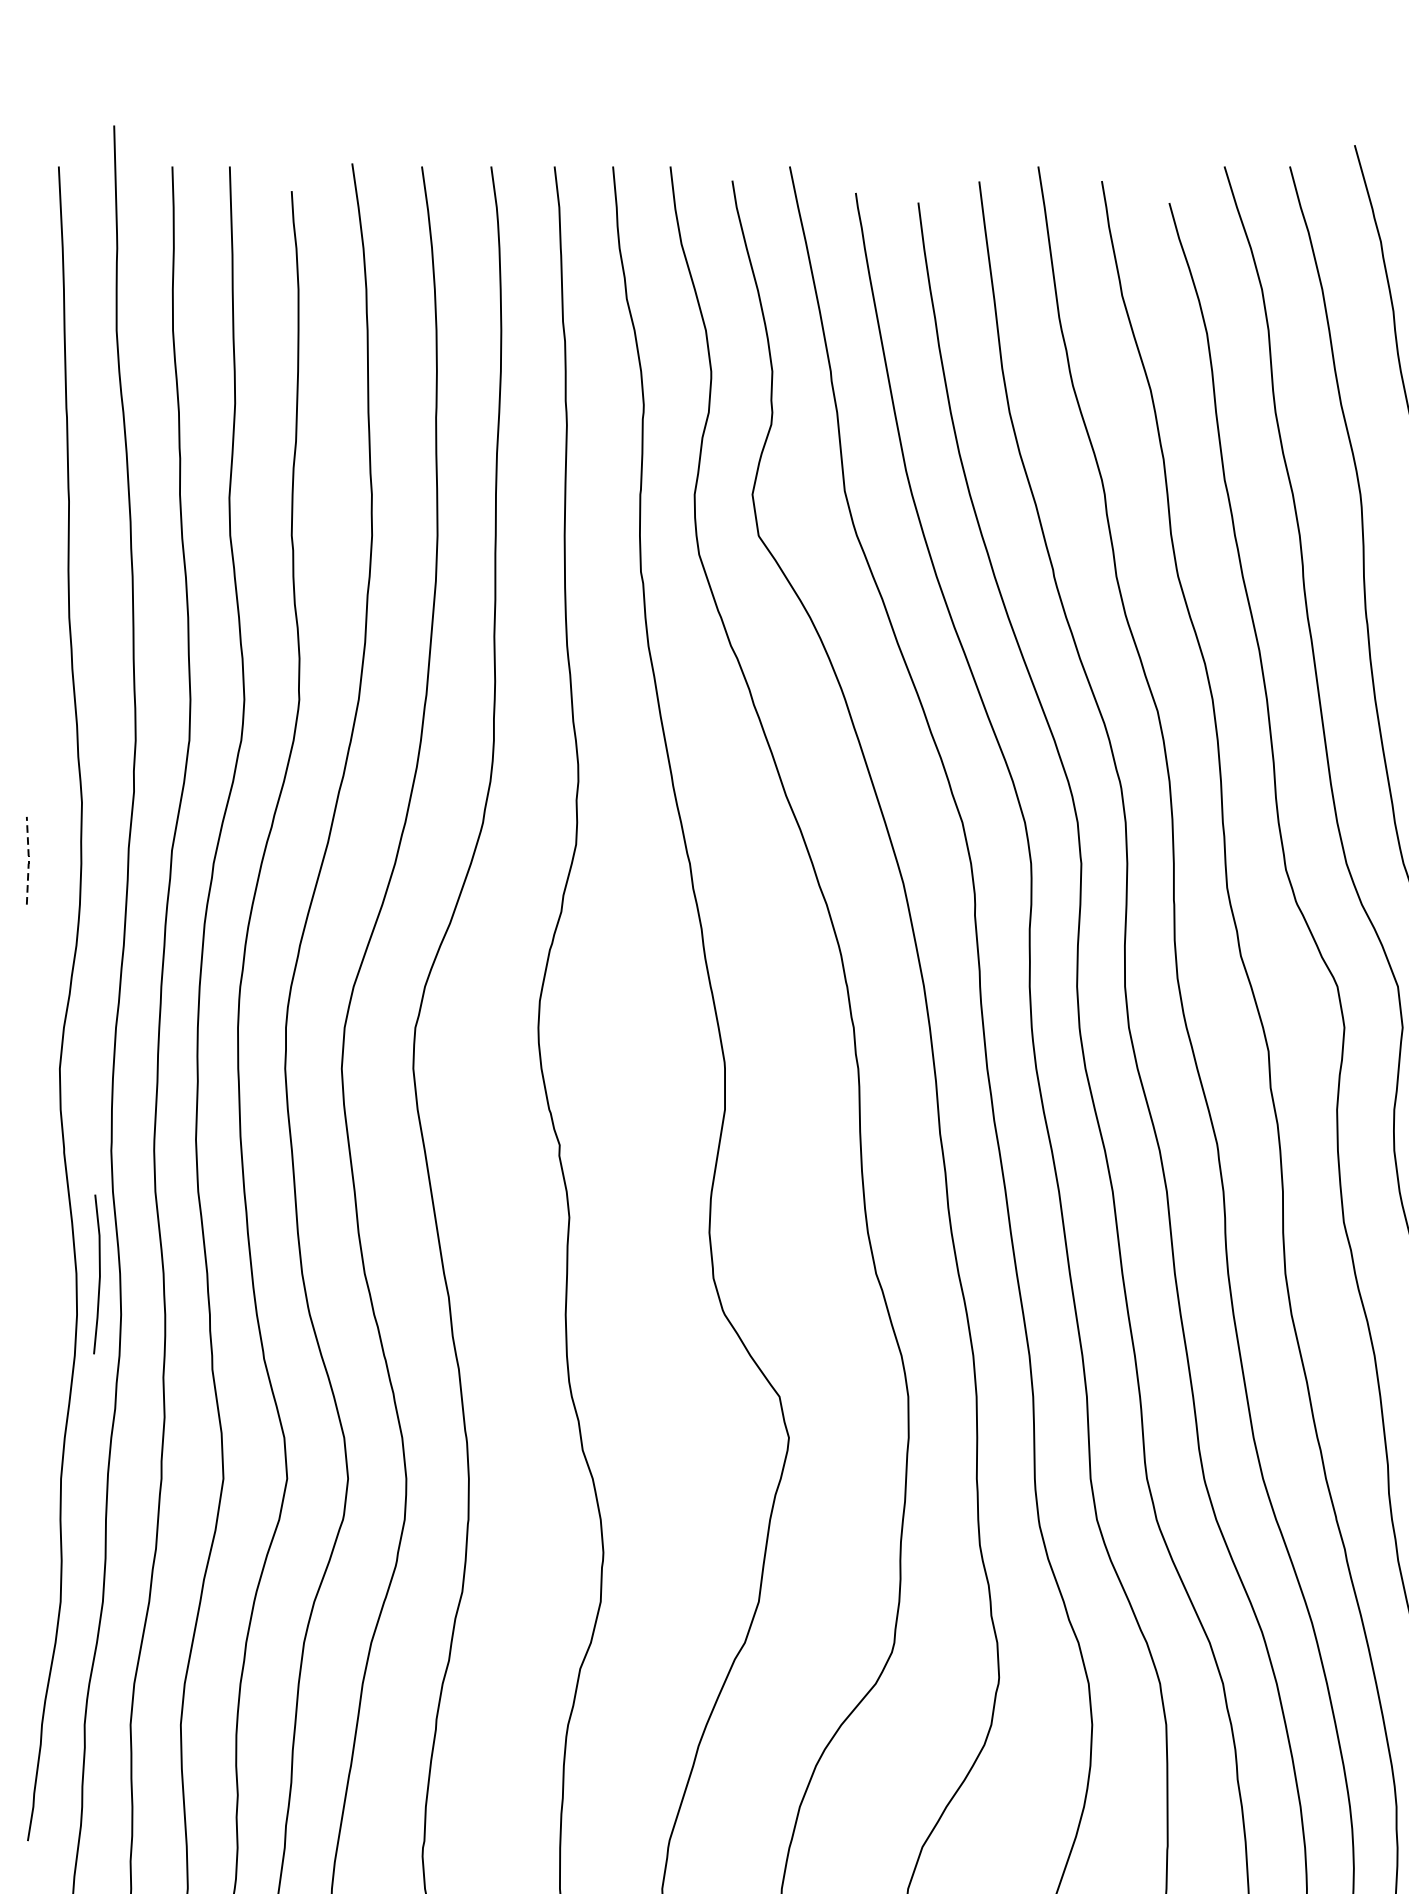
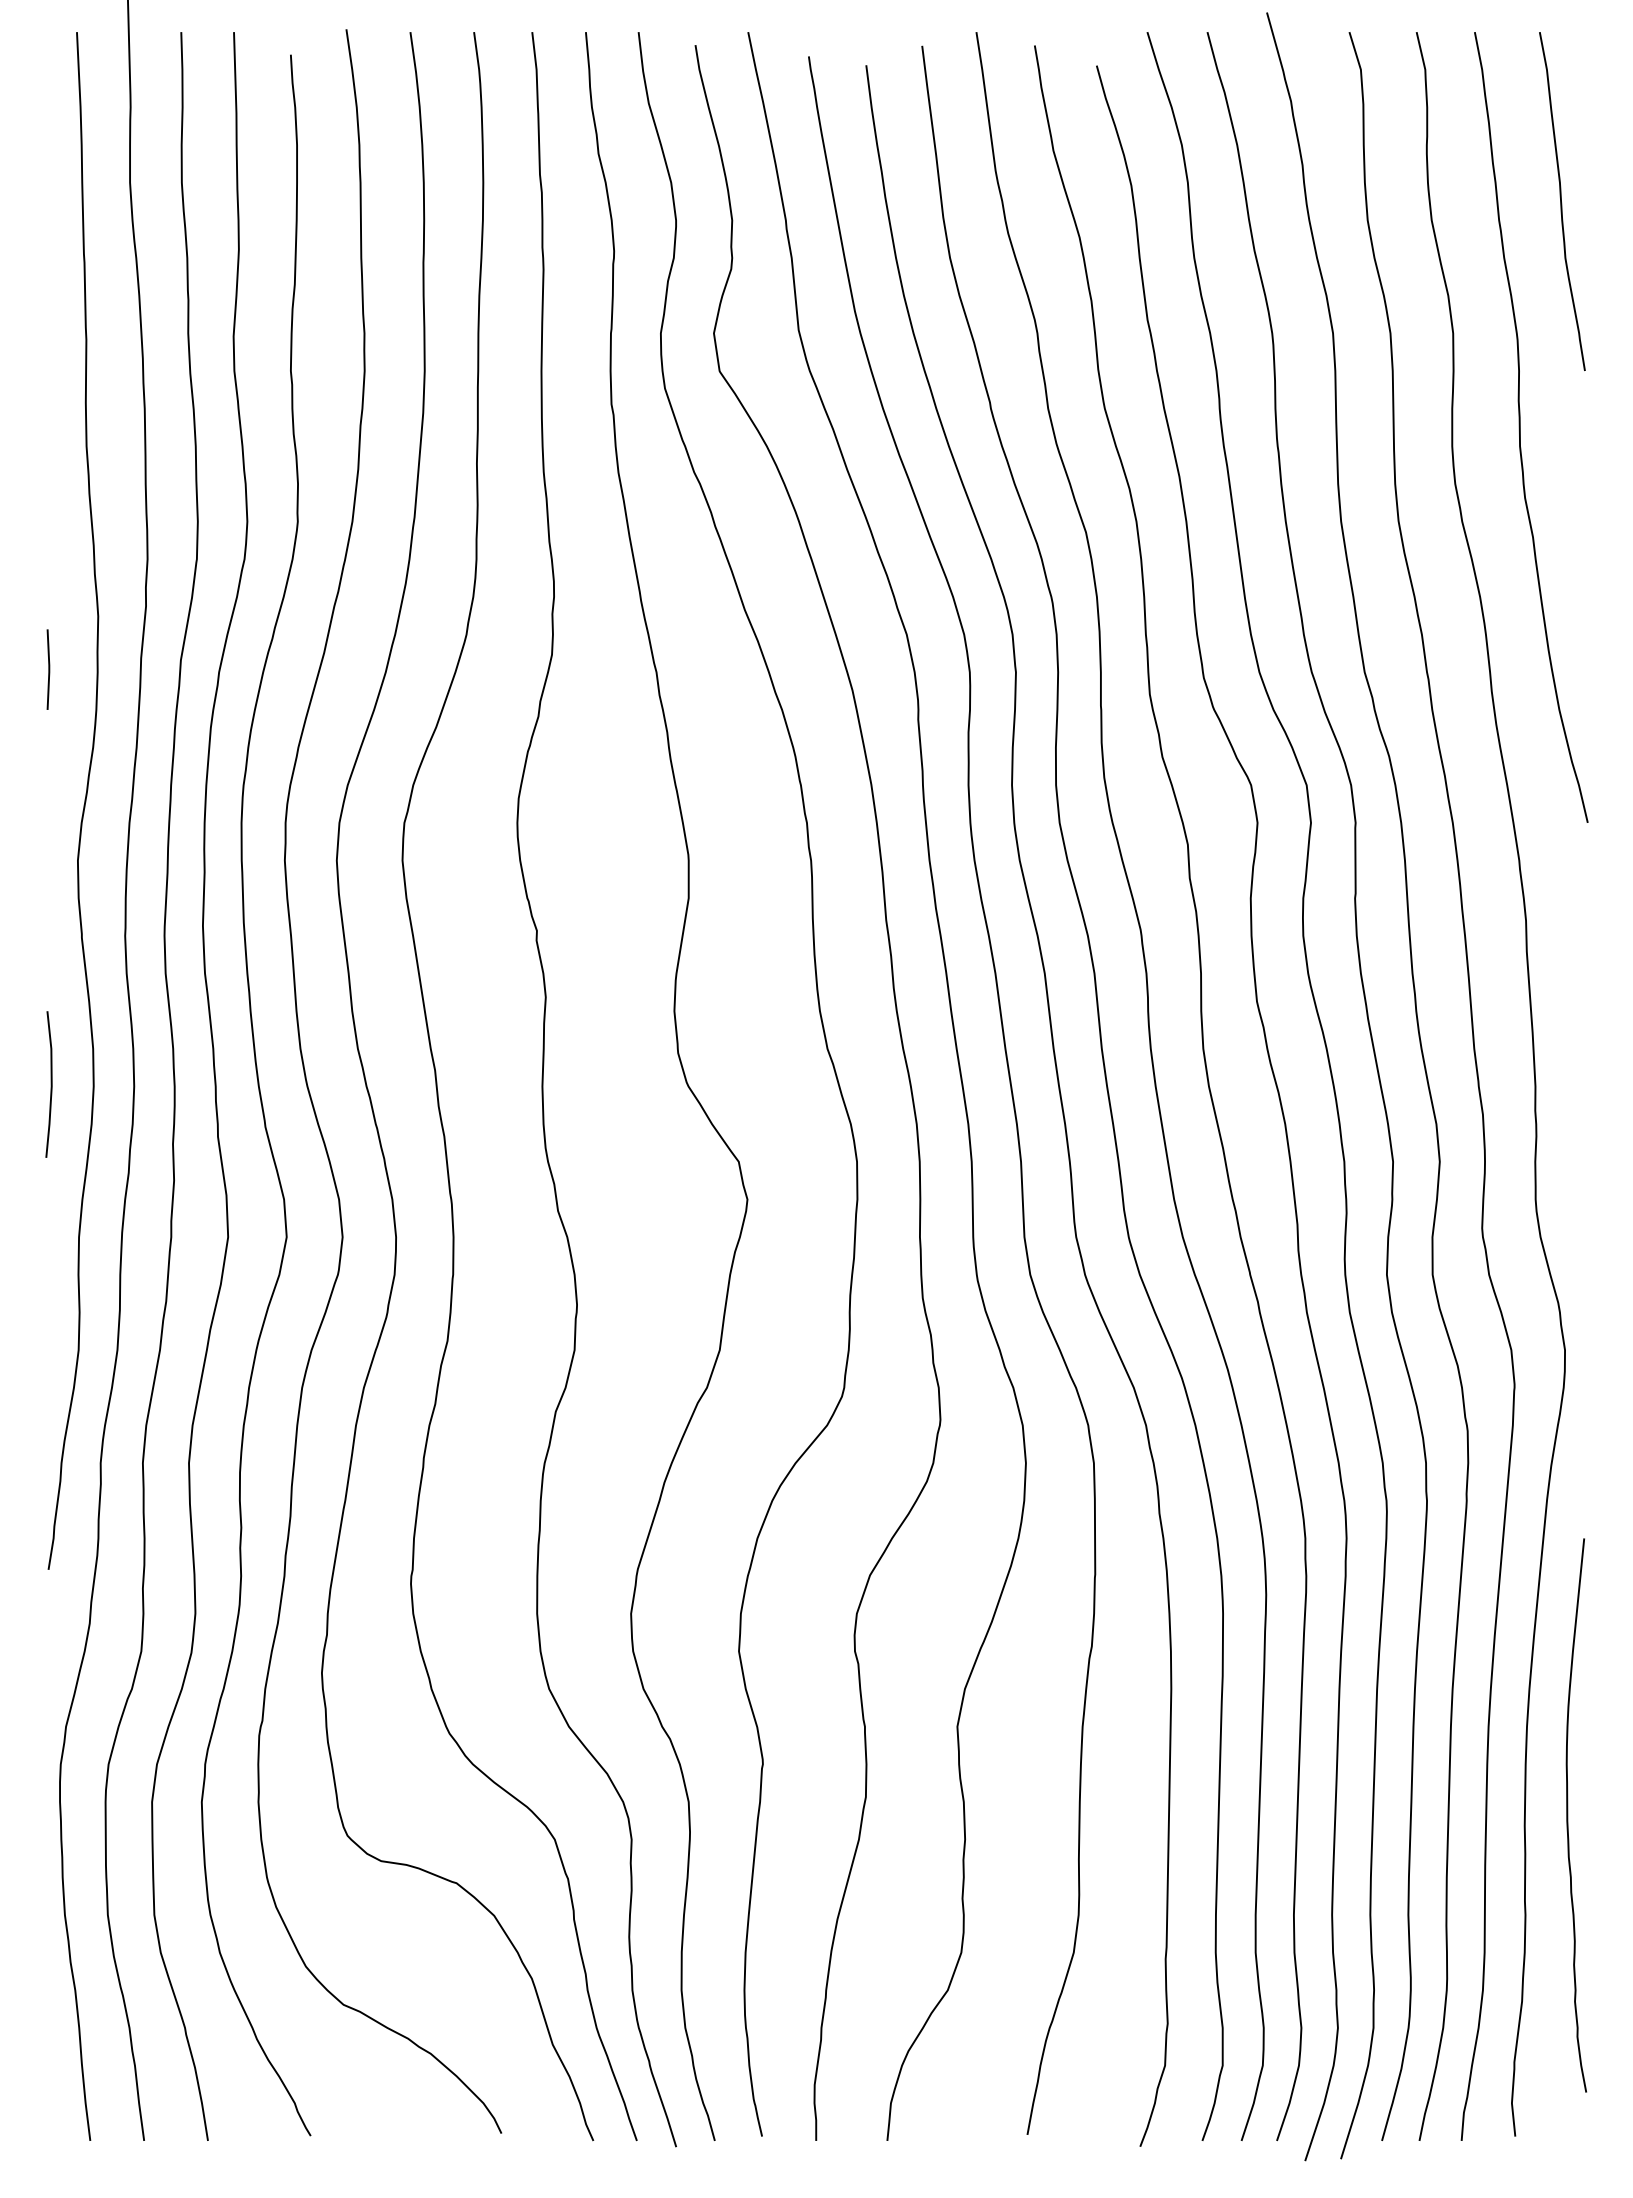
line: (28, 860) -> (49, 669), dashed -> solid
line: (98, 1274) -> (50, 1084), moved

